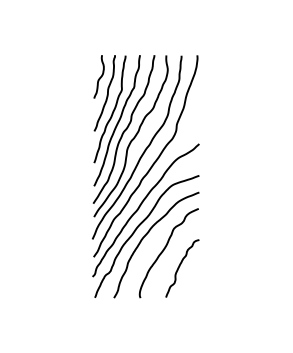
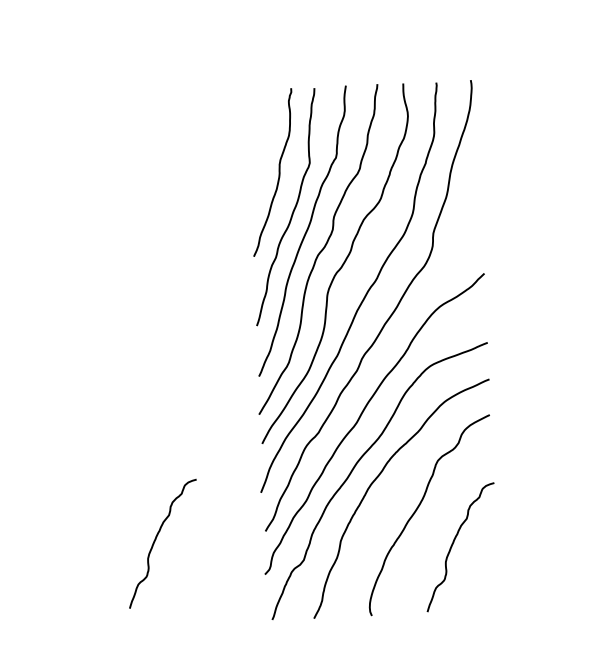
curve: (99, 77) -> (259, 138), removed
curve: (44, 258) -> (158, 539), added

